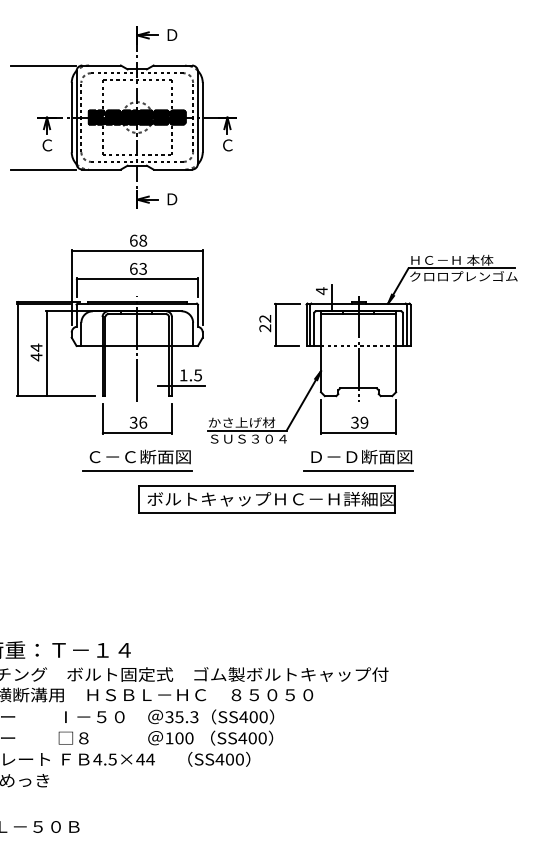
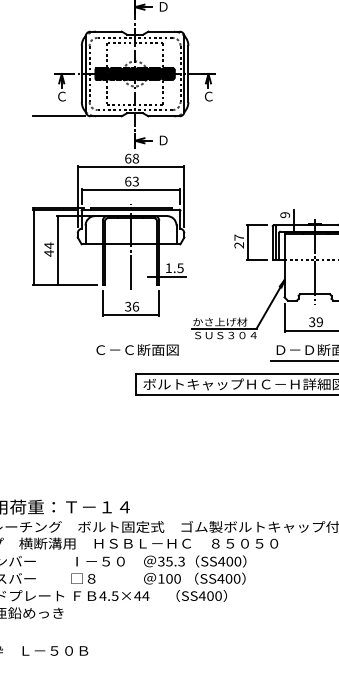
line: (43, 65) -> (58, 31), removed
text: (321, 291) -> (284, 215), 4 -> 9
text: (265, 318) -> (239, 237), 22 -> 27
part: (110, 334) -> (109, 234), moved
line: (136, 471) -> (134, 361), removed

